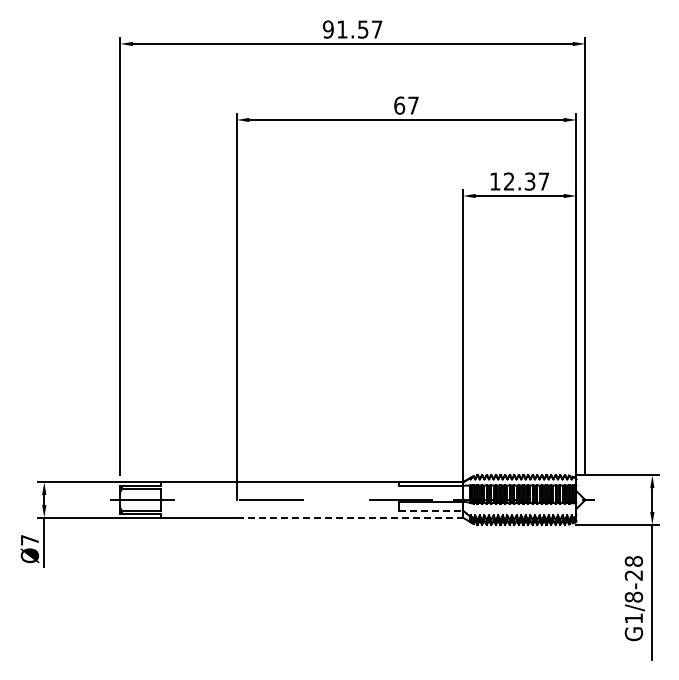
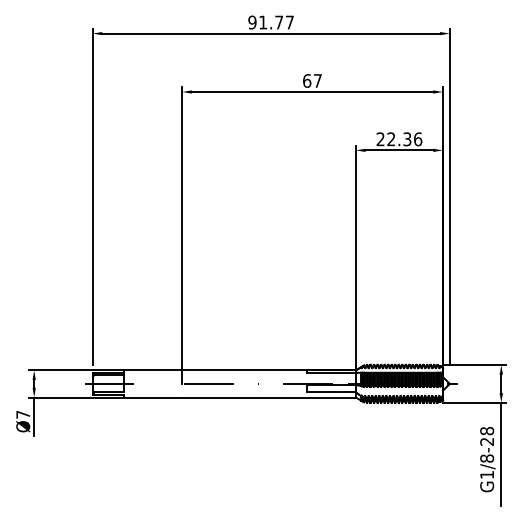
text: (363, 29) -> (279, 22), 91.57 -> 91.77
text: (519, 181) -> (399, 139), 12.37 -> 22.36
line: (431, 510) -> (331, 391), dashed -> solid
line: (350, 517) -> (269, 397), dashed -> solid

